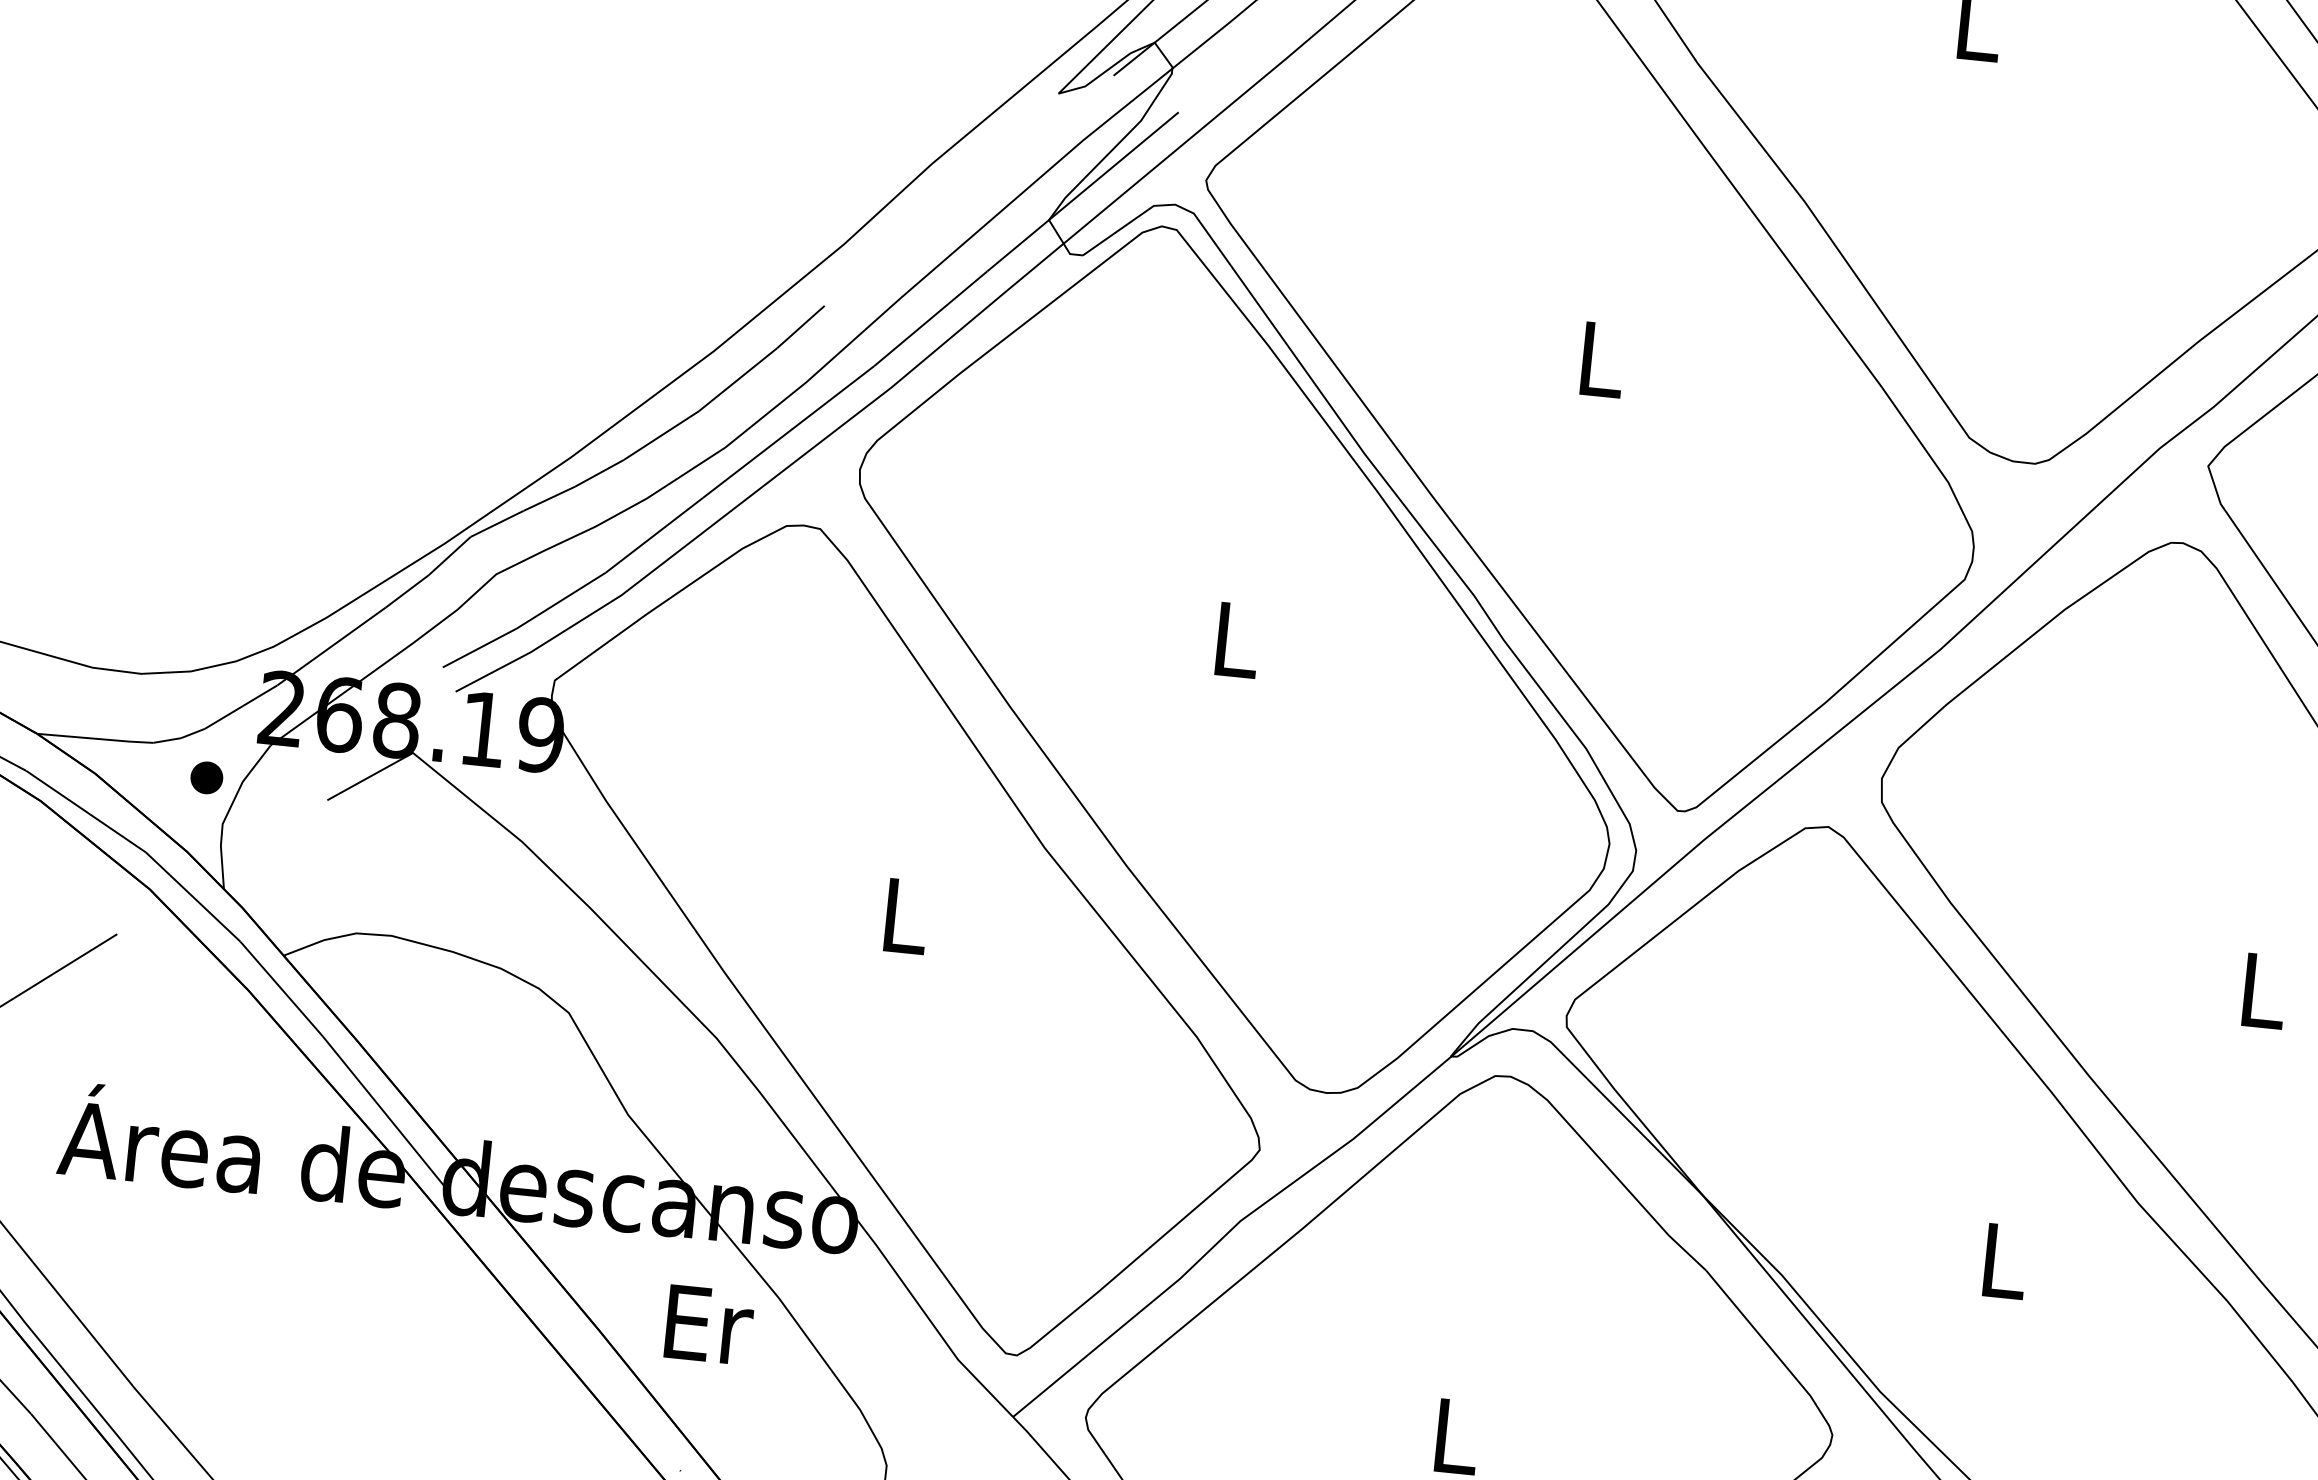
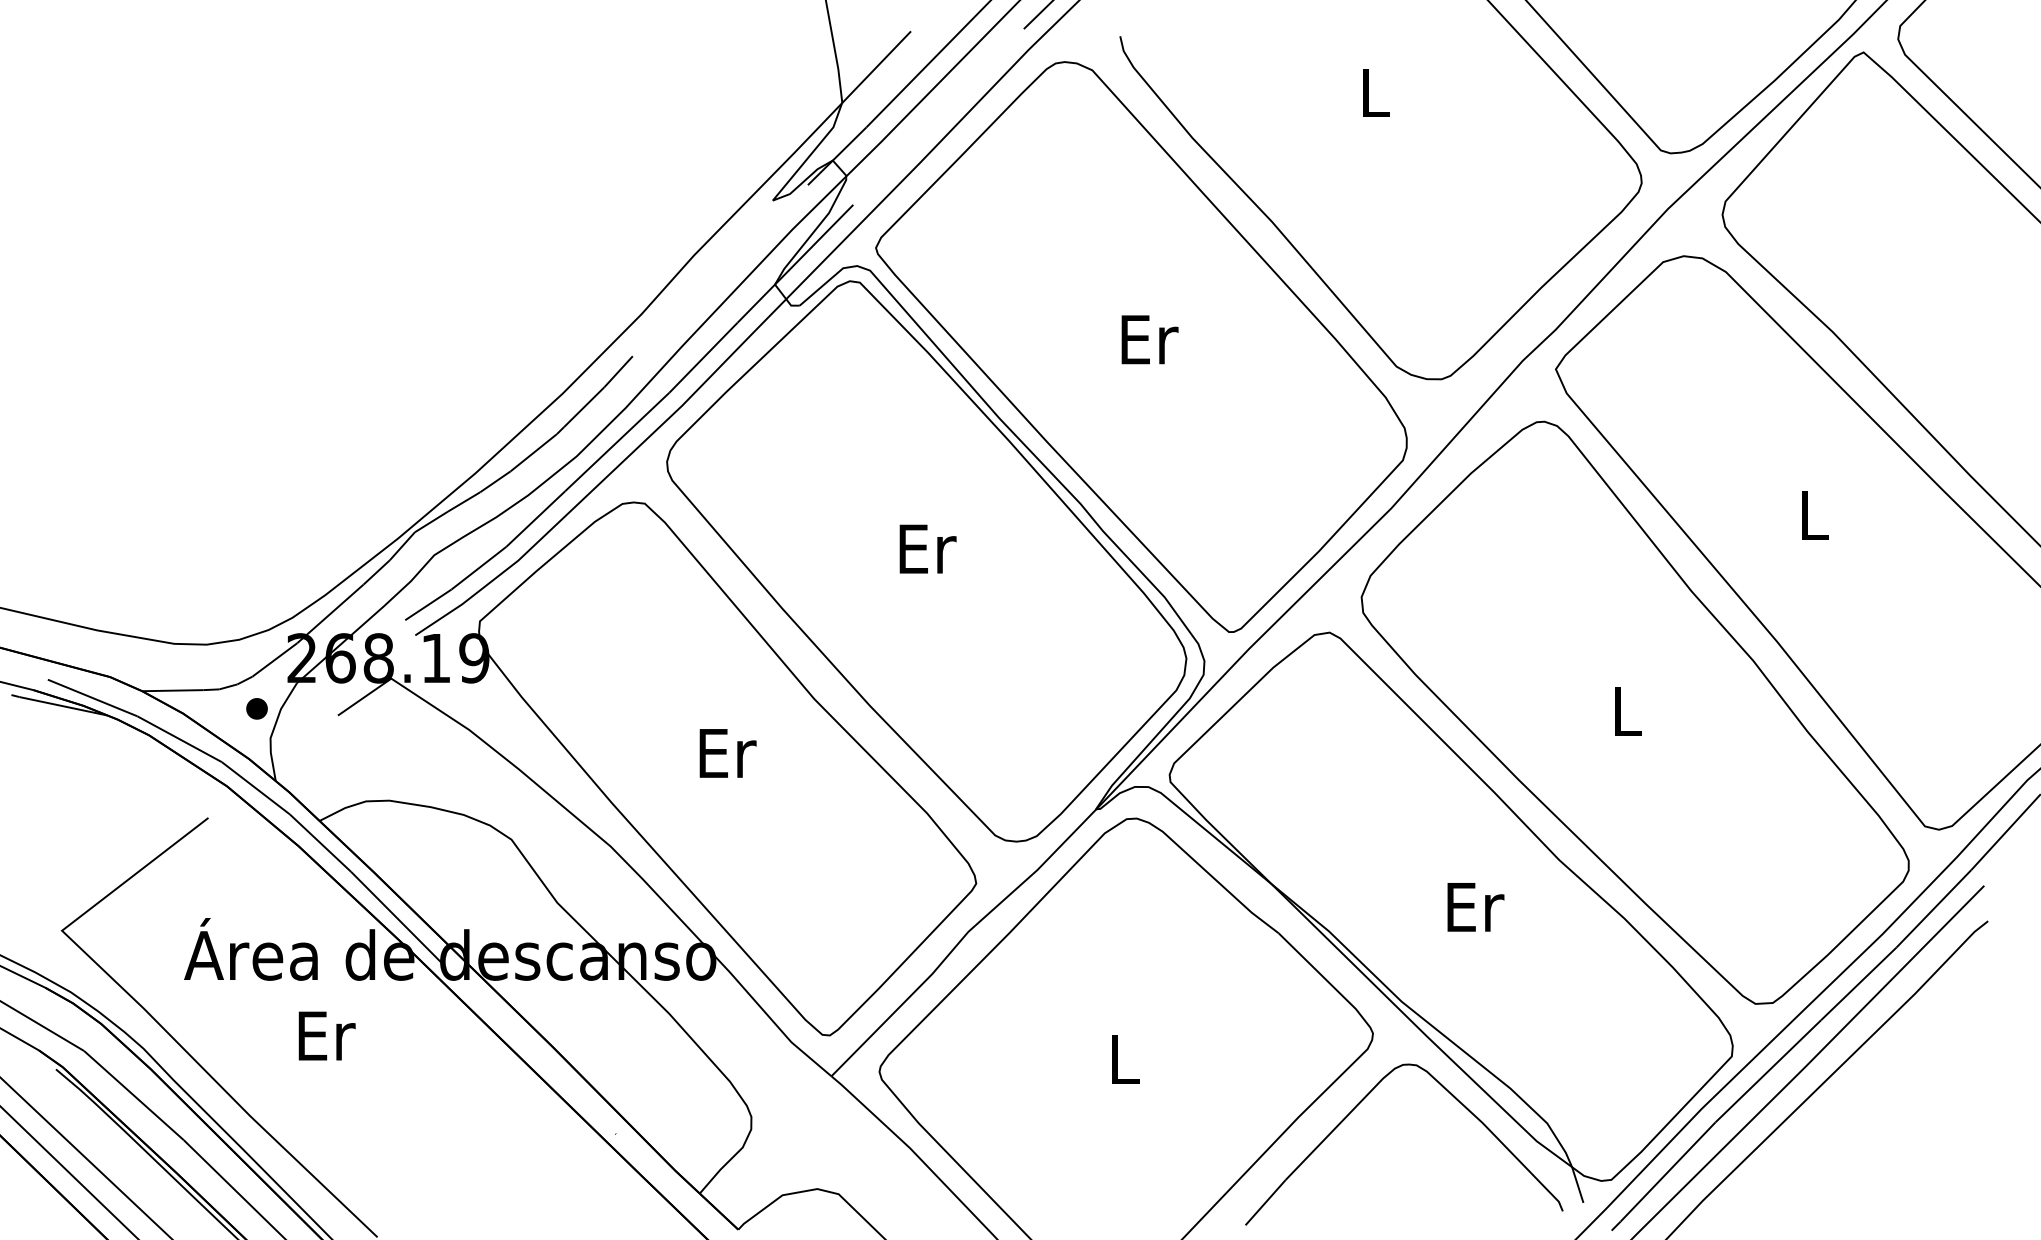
text: (1602, 359) -> (1149, 339), L -> Er
text: (1237, 639) -> (927, 548), L -> Er
text: (906, 916) -> (727, 753), L -> Er
text: (2005, 1261) -> (1475, 907), L -> Er
text: (708, 1324) -> (326, 1035), moved

